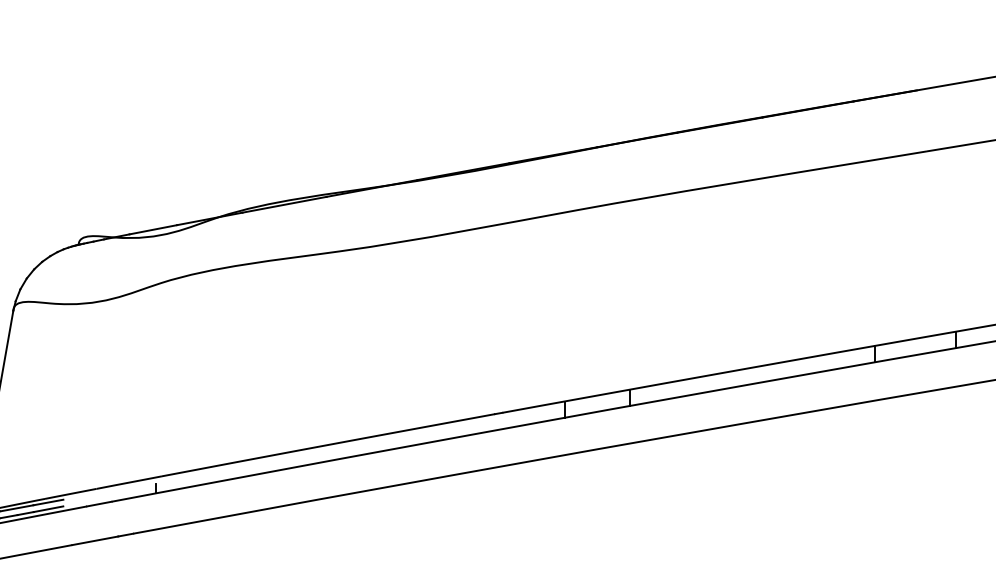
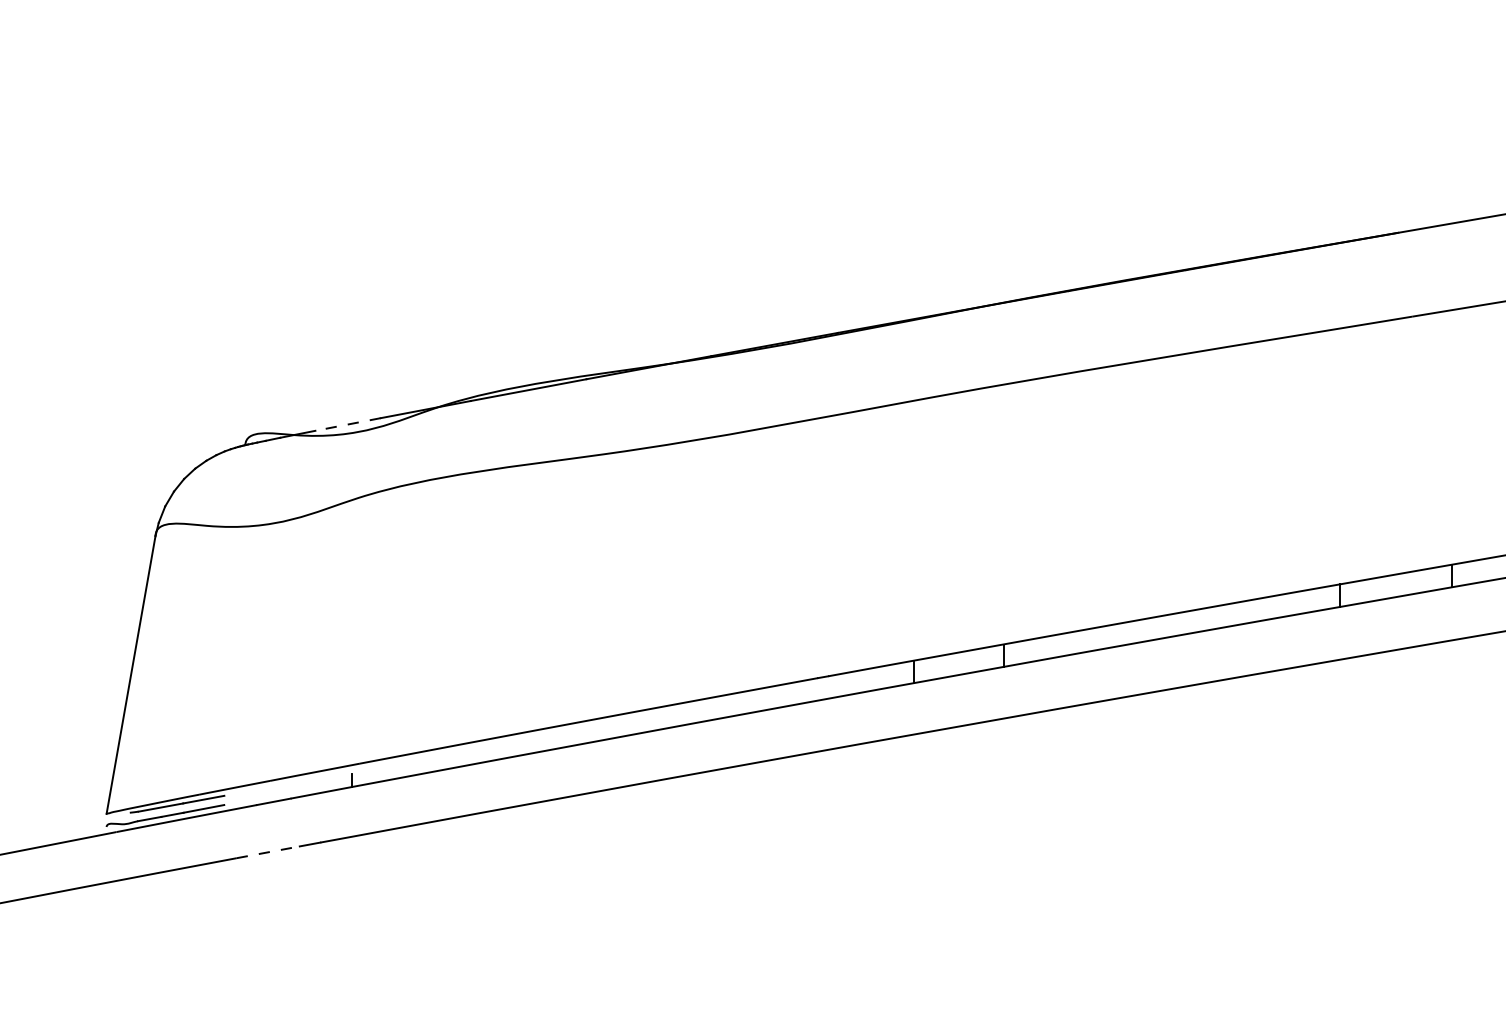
line: (152, 229) -> (347, 424), solid -> dashed
line: (95, 540) -> (268, 852), solid -> dashed

